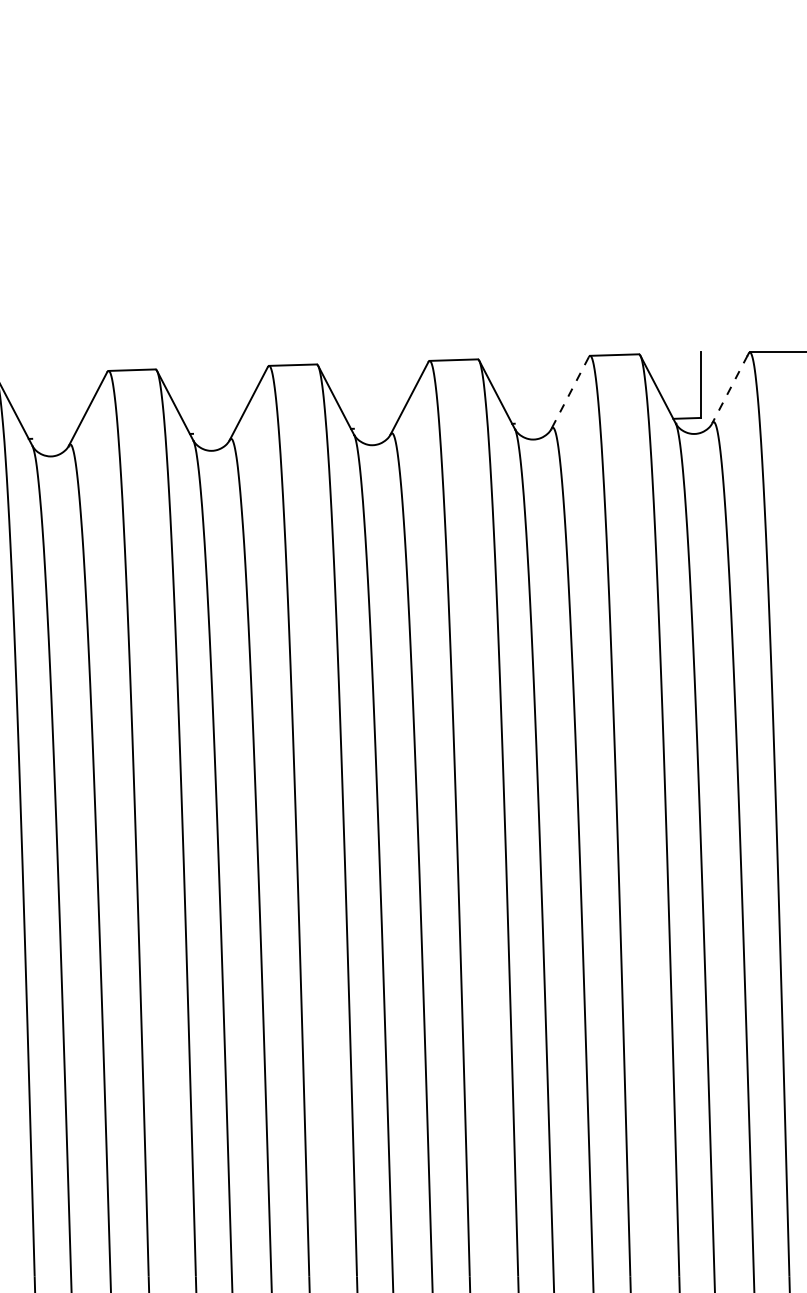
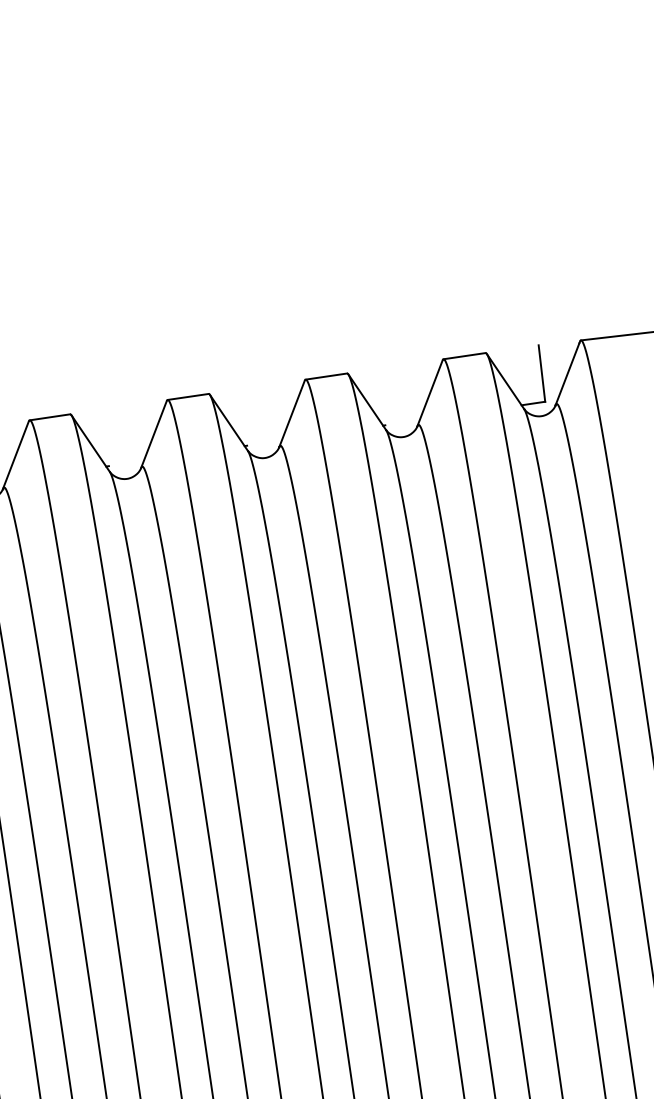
line: (729, 389) -> (567, 374), dashed -> solid
line: (570, 393) -> (430, 393), dashed -> solid

